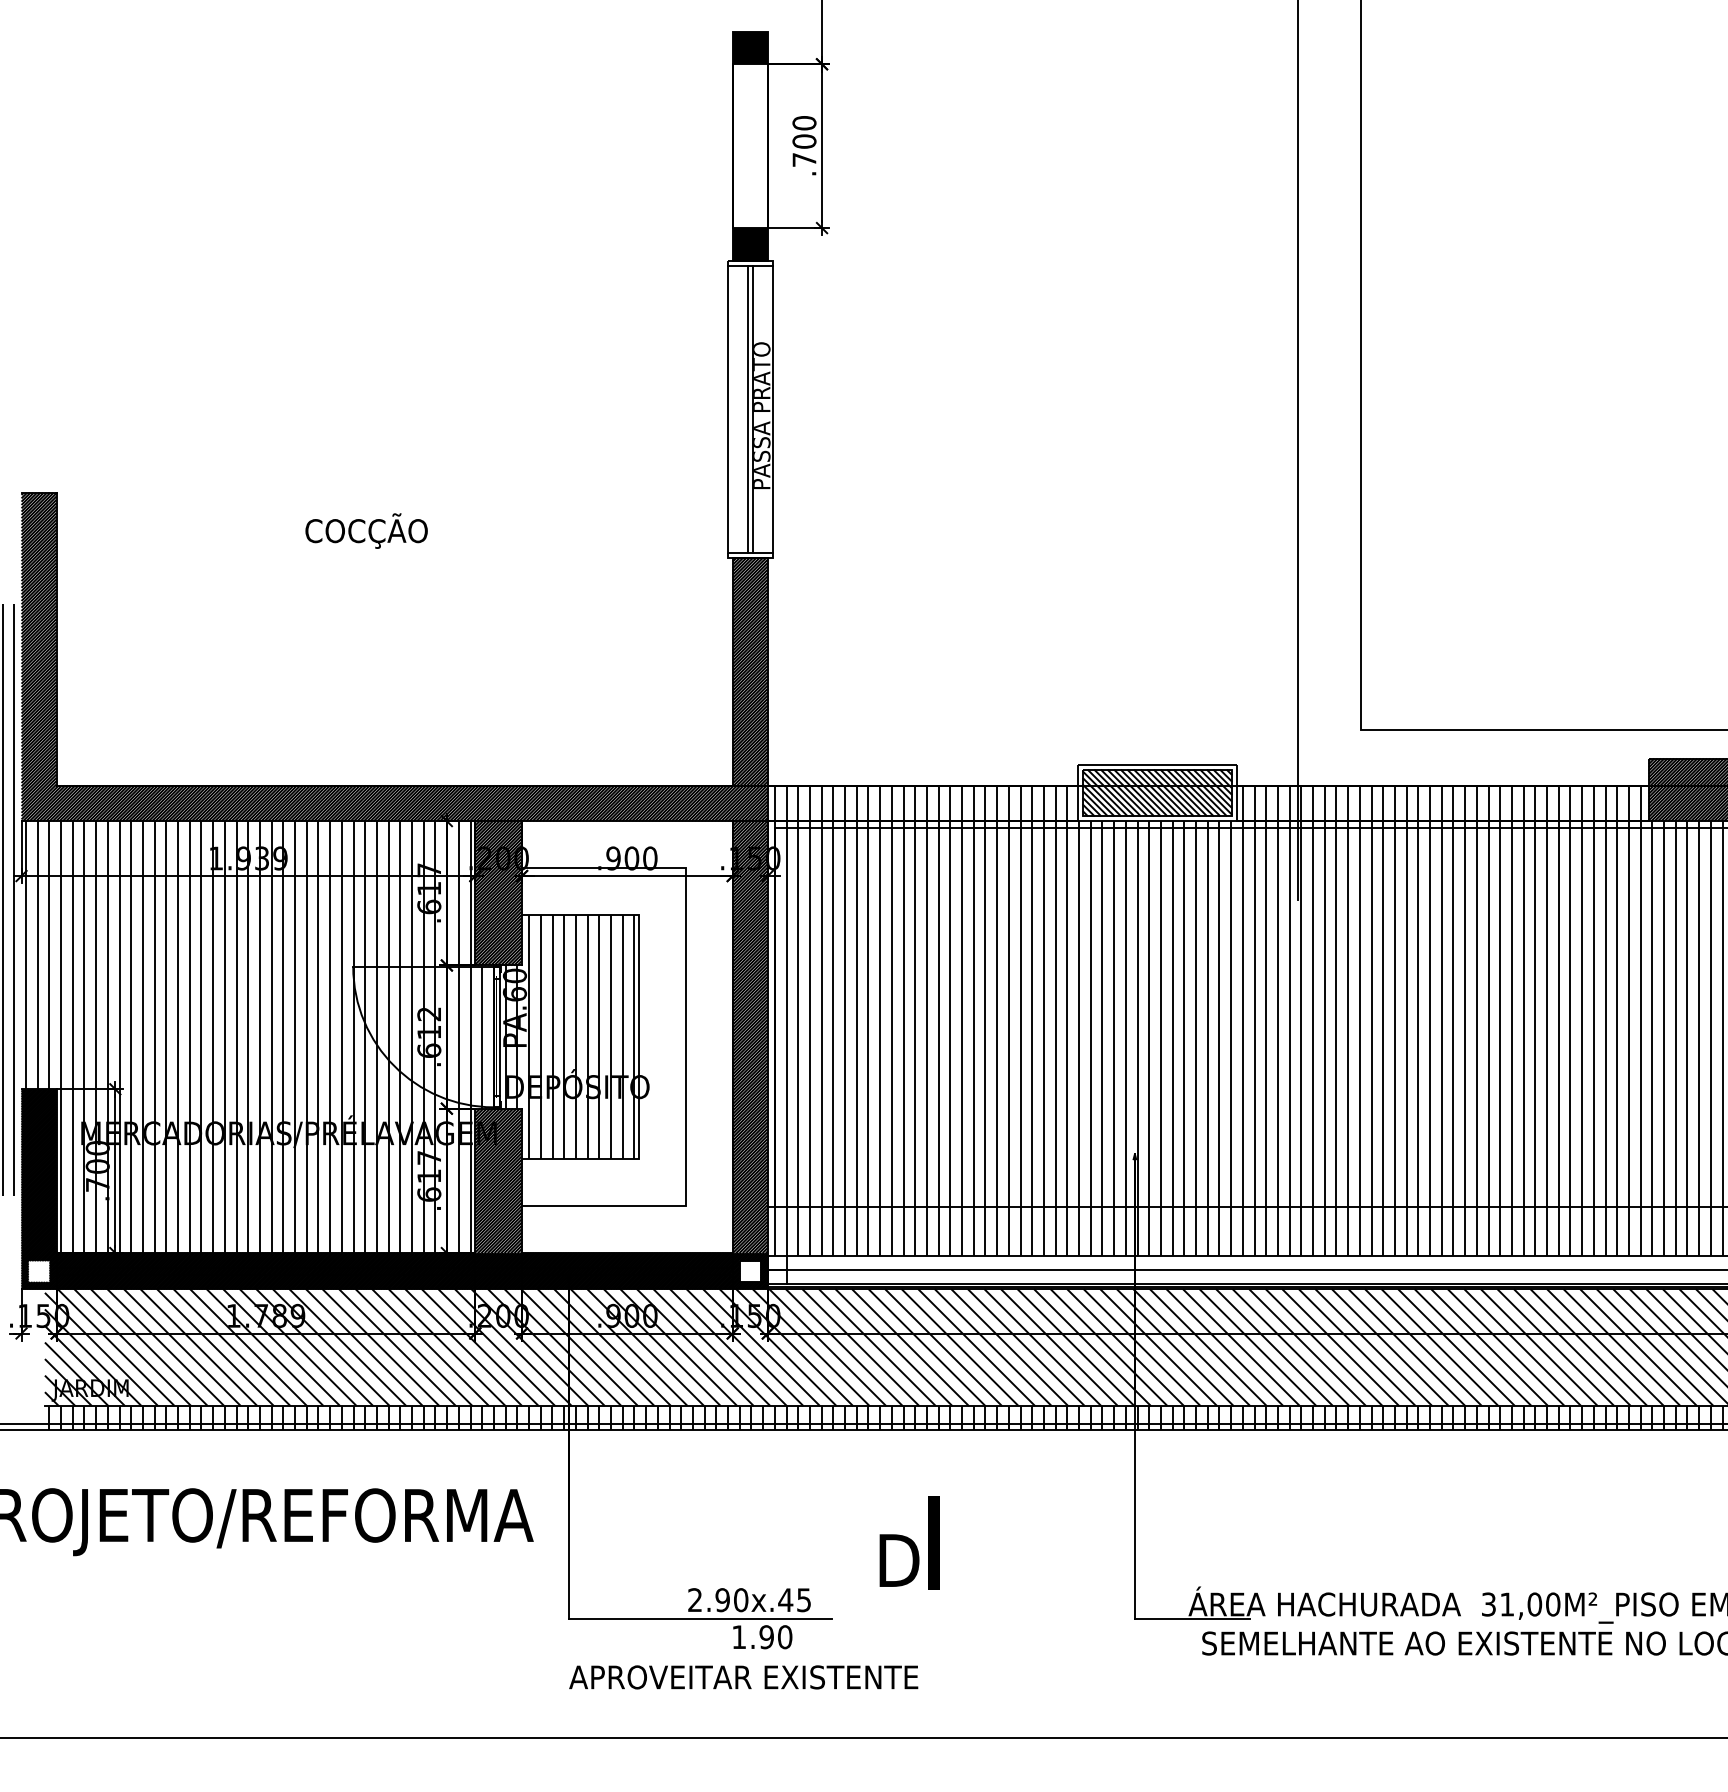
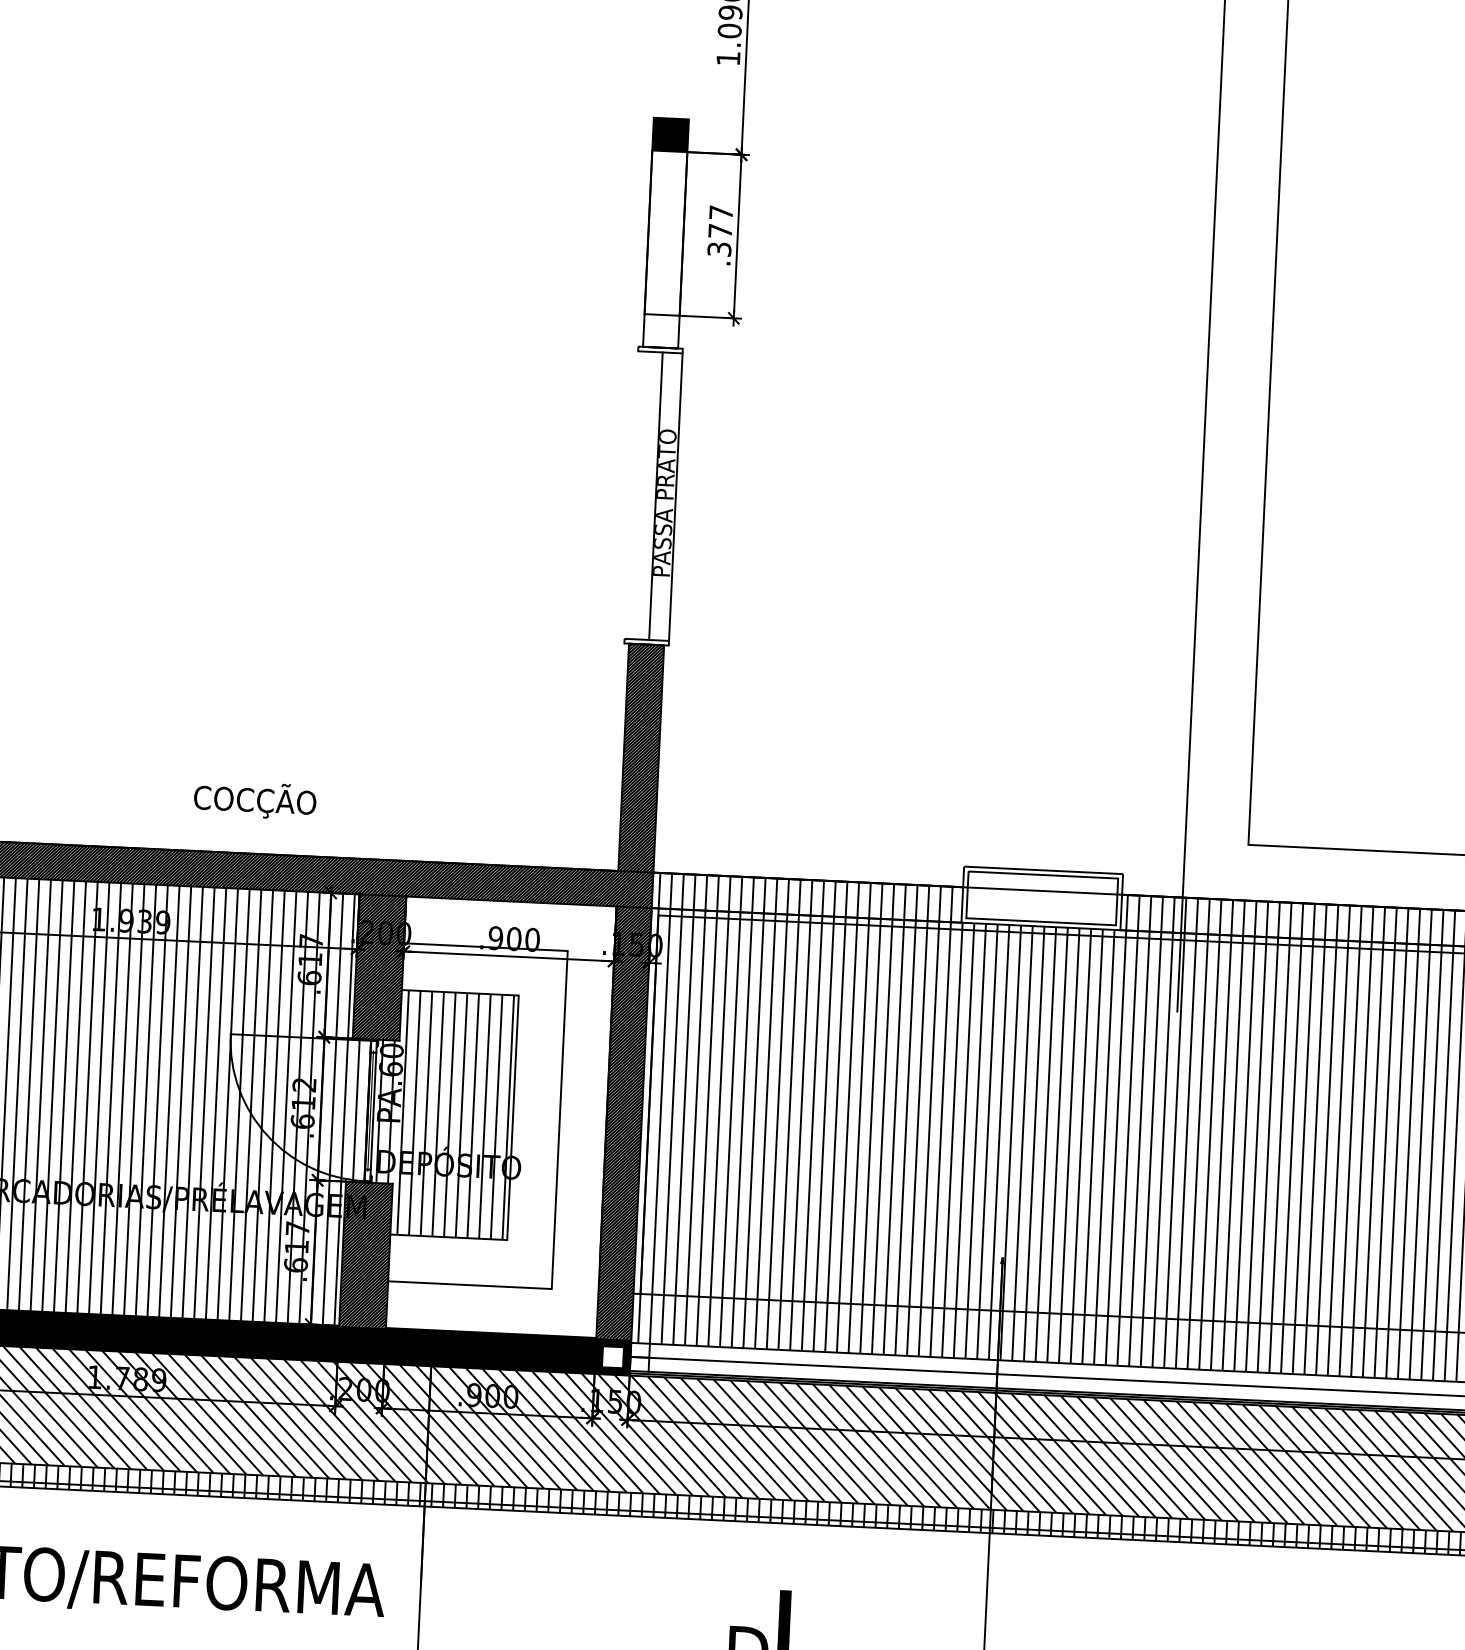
text: (804, 141) -> (720, 231), .700 -> .377
fill: (749, 244) -> (660, 331), removed
line: (728, 409) -> (631, 495), removed
line: (747, 409) -> (650, 496), removed
text: (366, 530) -> (255, 799), moved
hatch: (1157, 792) -> (1042, 897), removed

